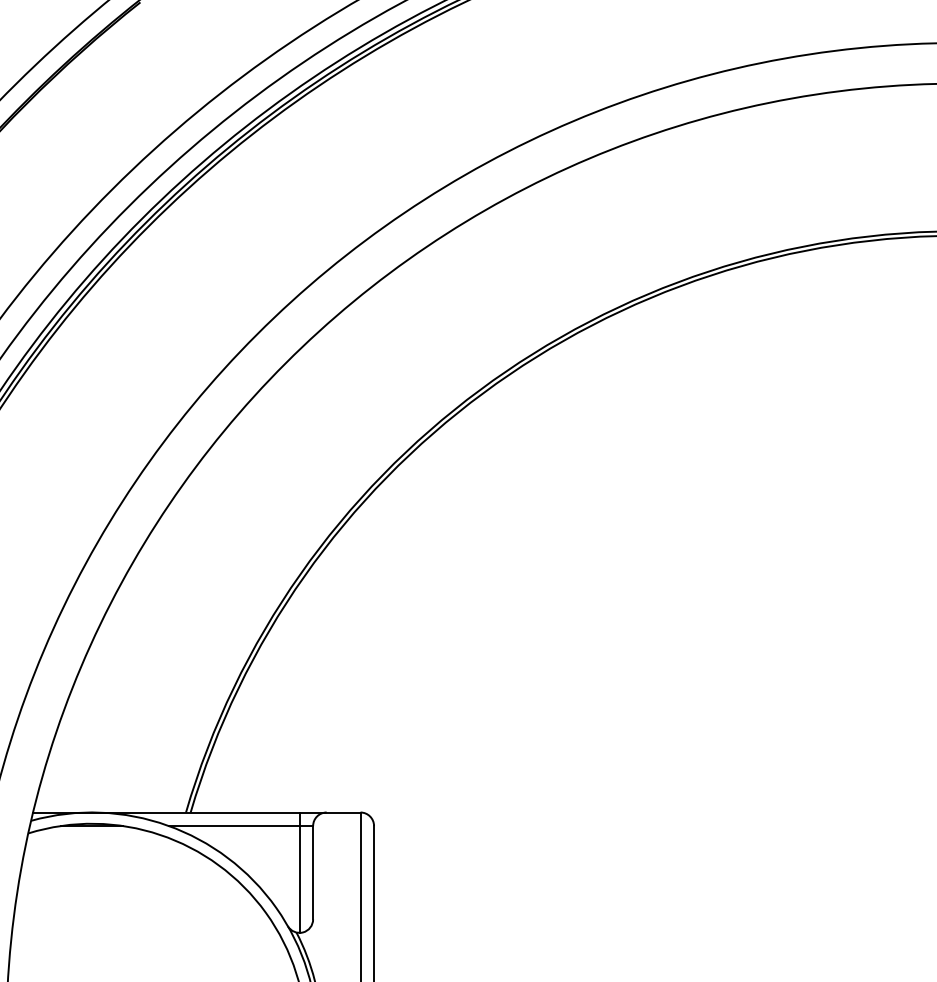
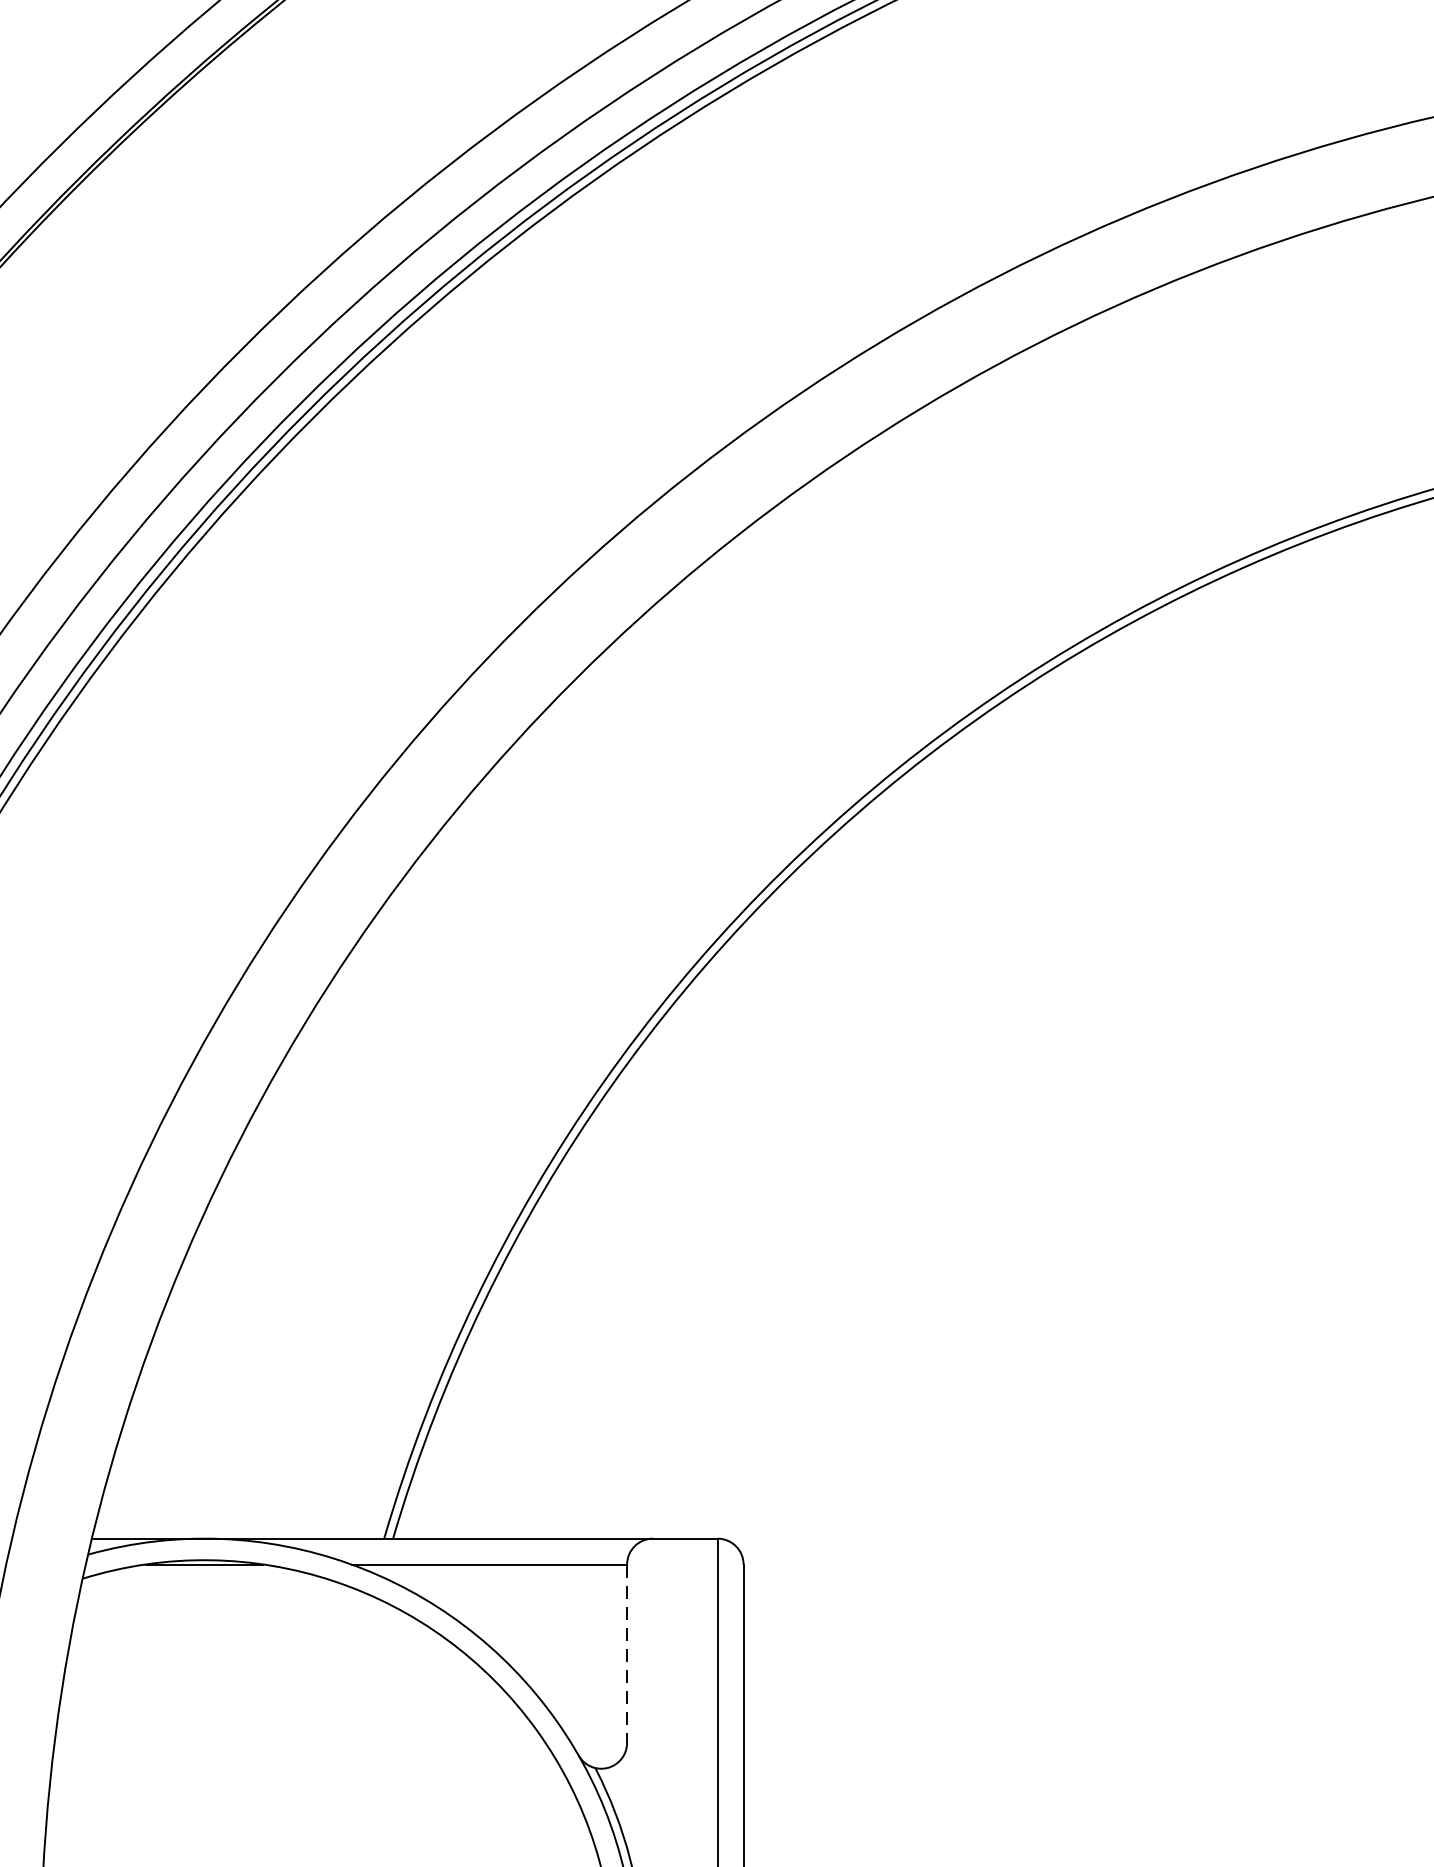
line: (299, 872) -> (601, 1653), removed
line: (313, 872) -> (627, 1653), solid -> dashed

